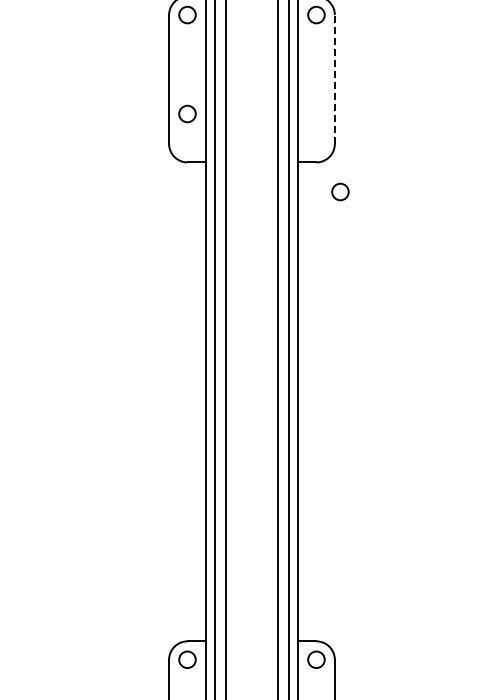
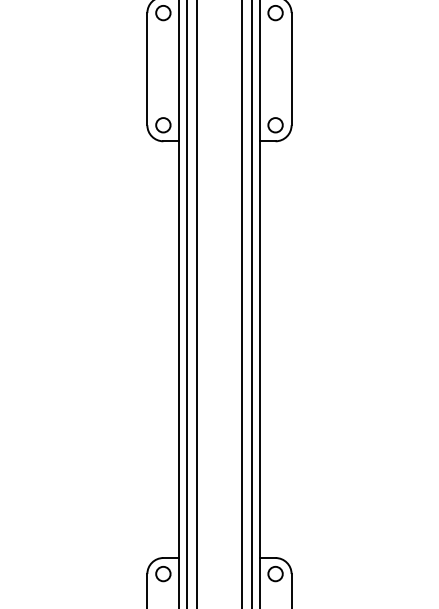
line: (334, 79) -> (291, 69), dashed -> solid
circle: (187, 113) -> (163, 124), moved
circle: (340, 191) -> (275, 124), moved

